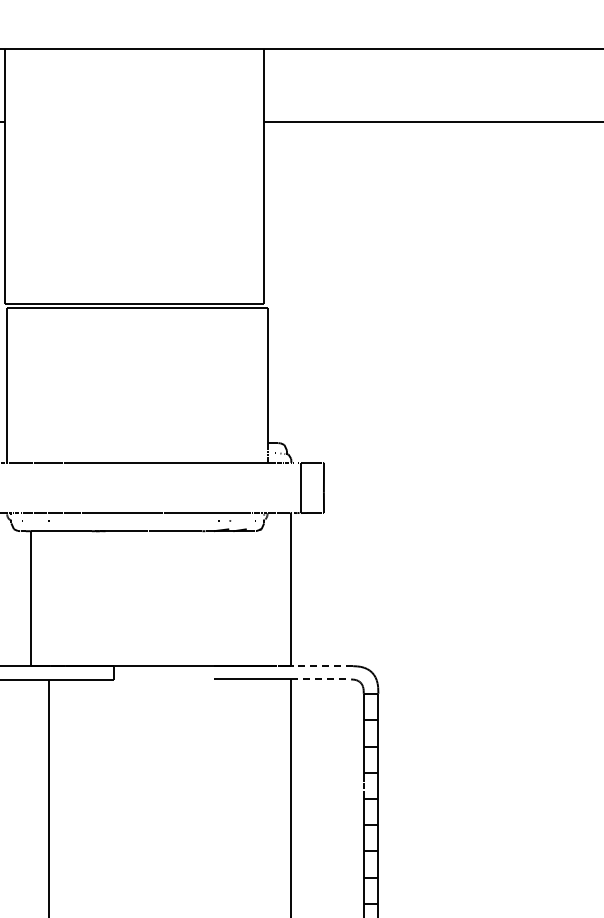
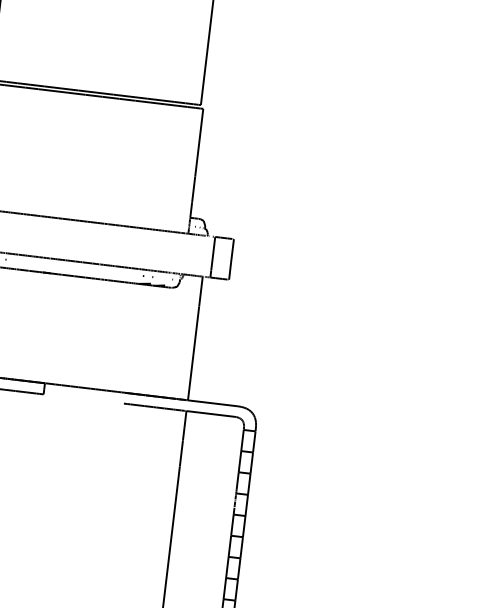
line: (321, 666) -> (212, 403), dashed -> solid
line: (321, 679) -> (211, 414), dashed -> solid

